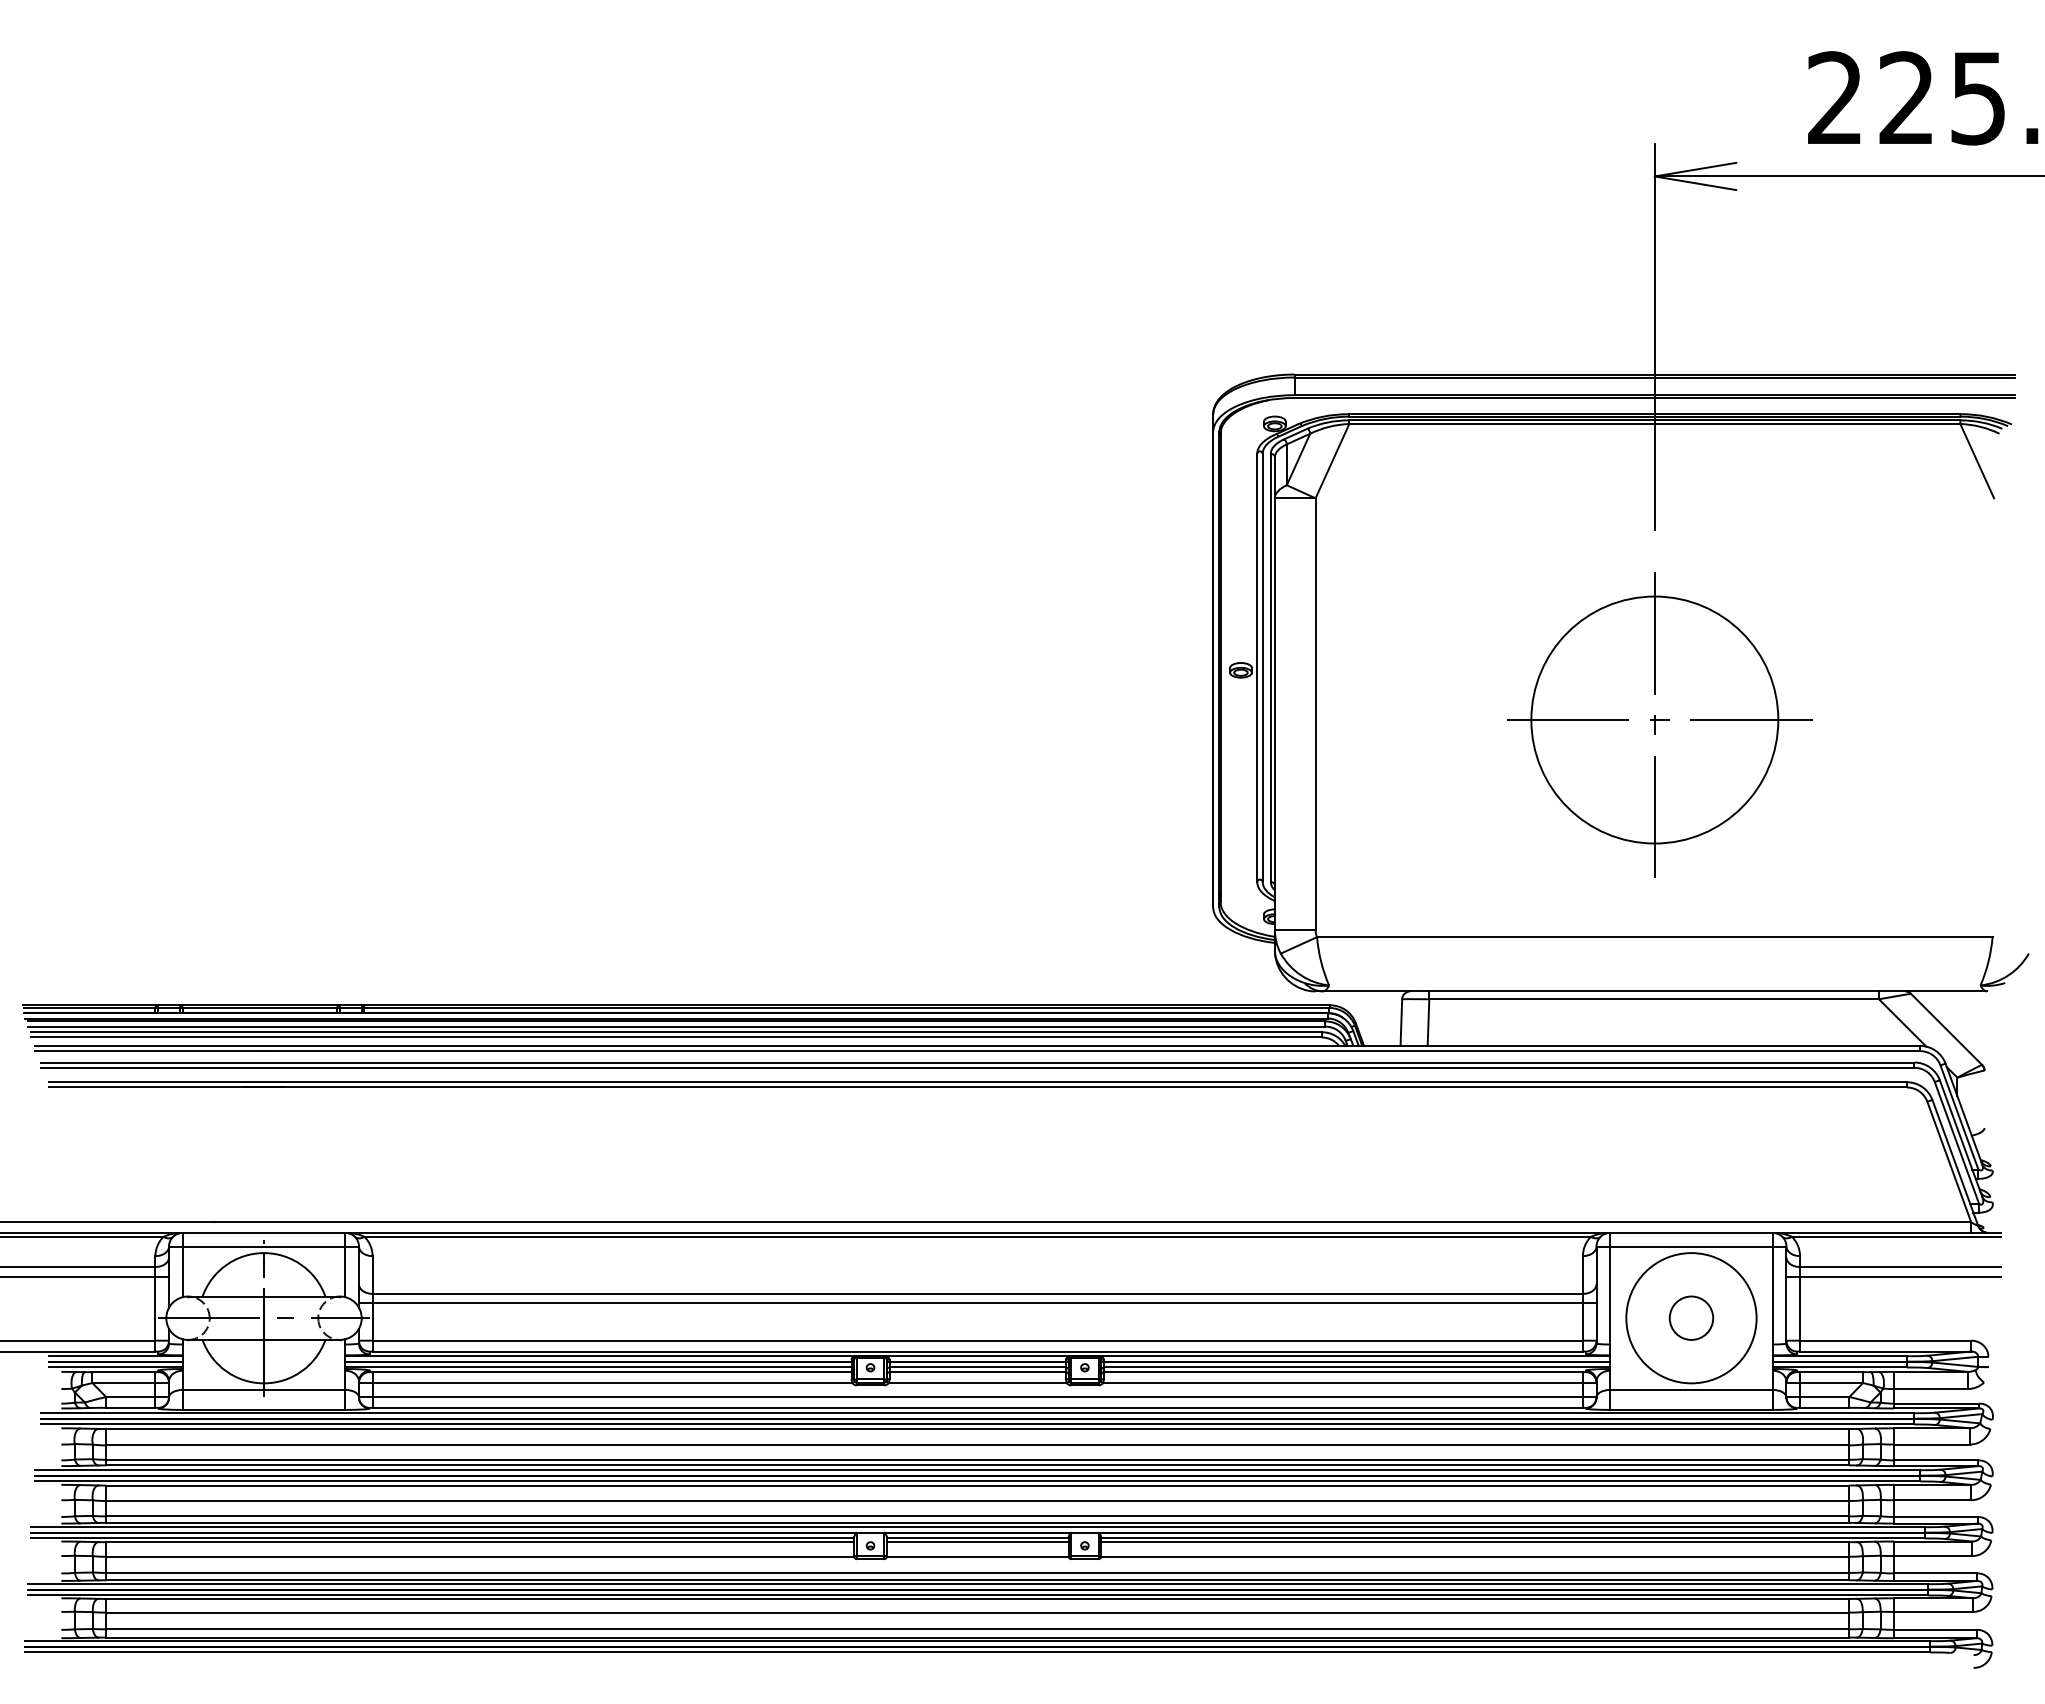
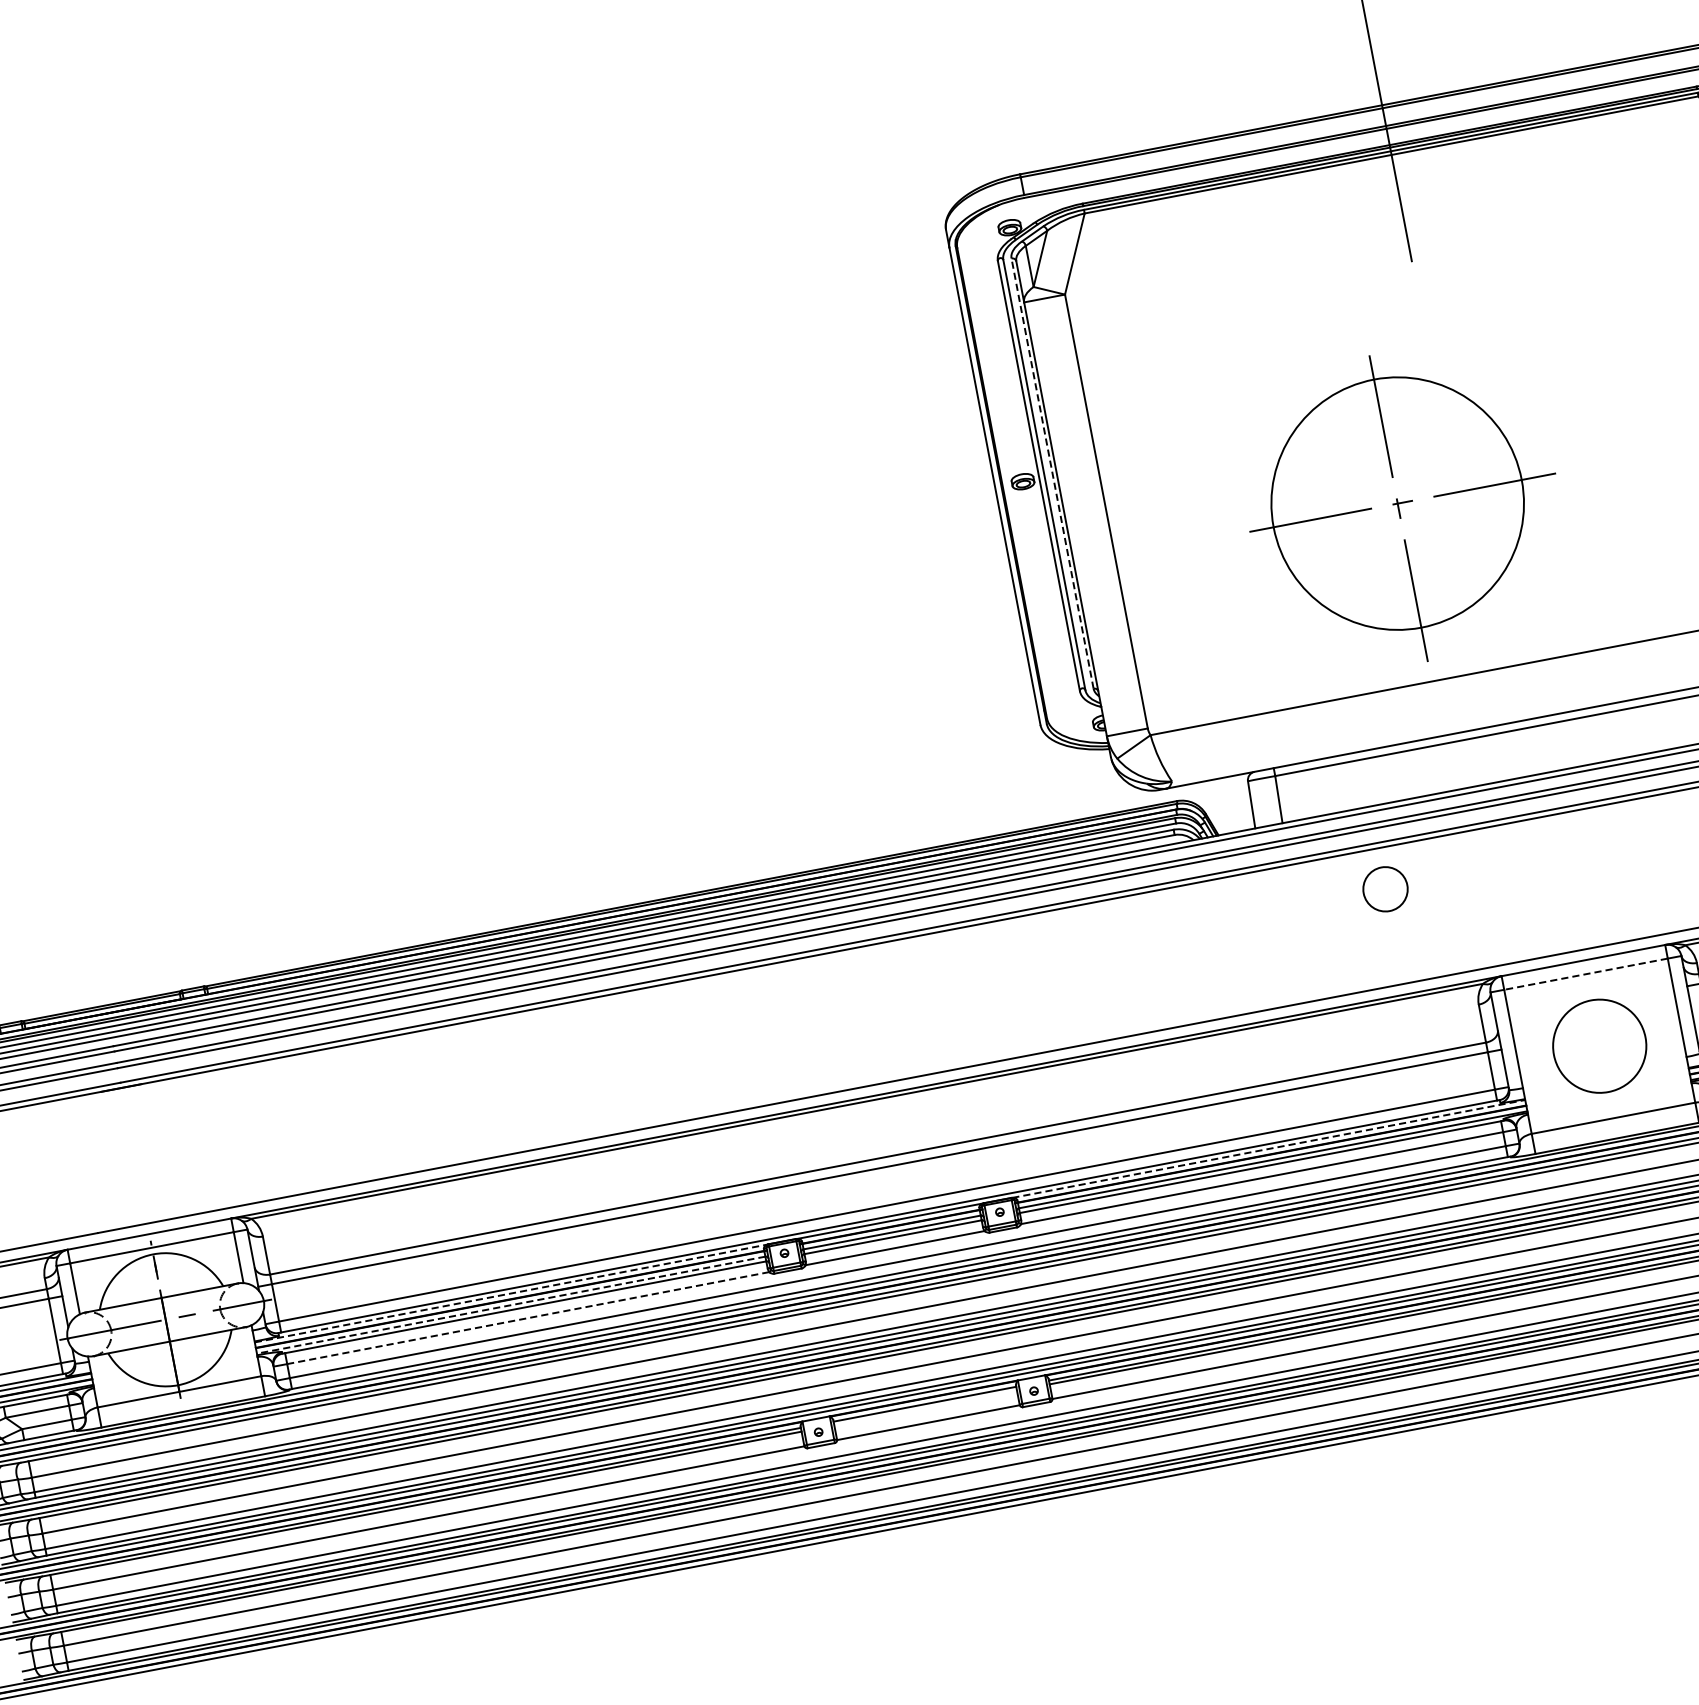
line: (1270, 667) -> (1052, 473), solid -> dashed
part: (1659, 724) -> (1403, 507), moved
line: (1690, 1246) -> (1585, 974), solid -> dashed
circle: (1691, 1317) -> (1385, 888), moved
circle: (1691, 1318) -> (1599, 1046), size x0.7
line: (601, 1356) -> (512, 1293), solid -> dashed
line: (1355, 1356) -> (1269, 1149), solid -> dashed
line: (597, 1367) -> (510, 1305), solid -> dashed
line: (612, 1383) -> (528, 1318), solid -> dashed
line: (977, 1542) -> (925, 1408), removed

